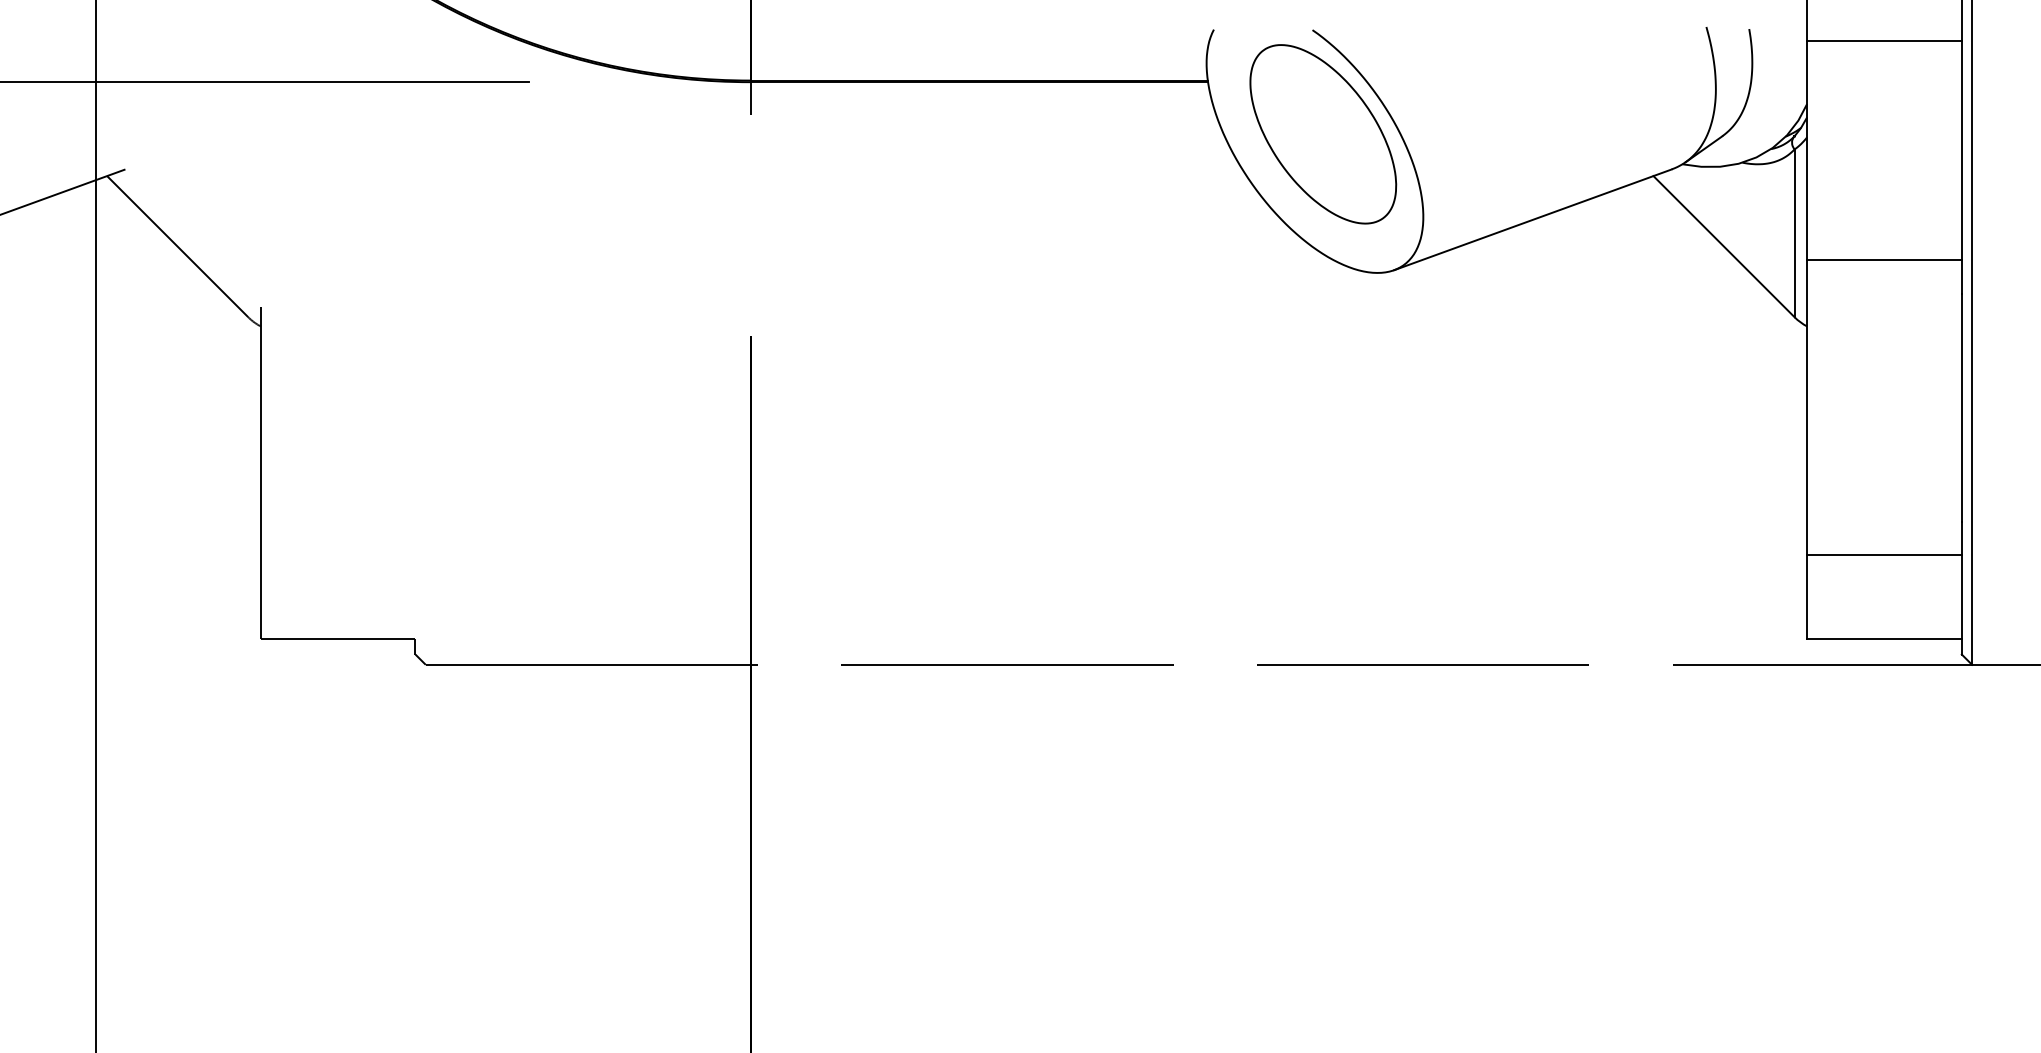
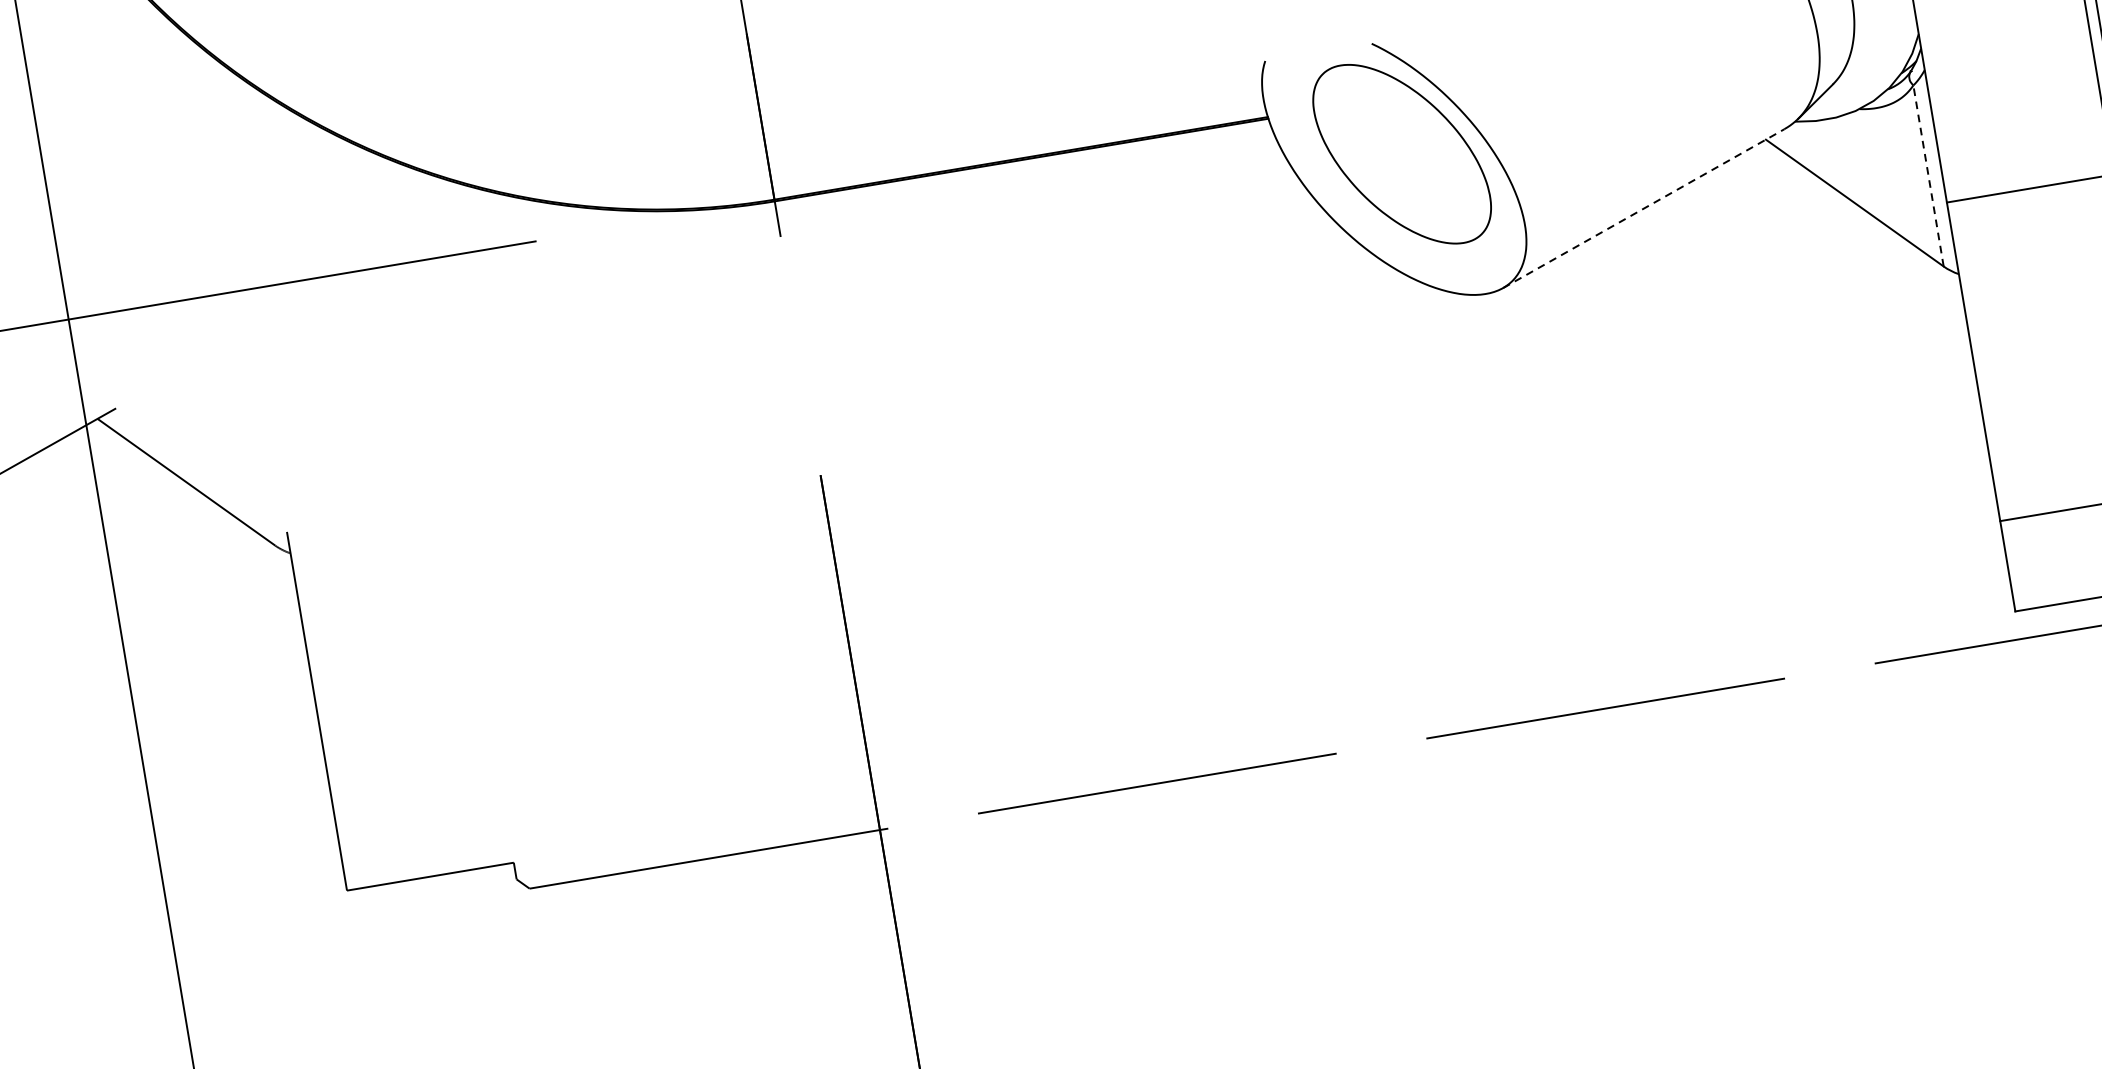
line: (1532, 219) -> (1643, 208), solid -> dashed
line: (1794, 233) -> (1928, 176), solid -> dashed

